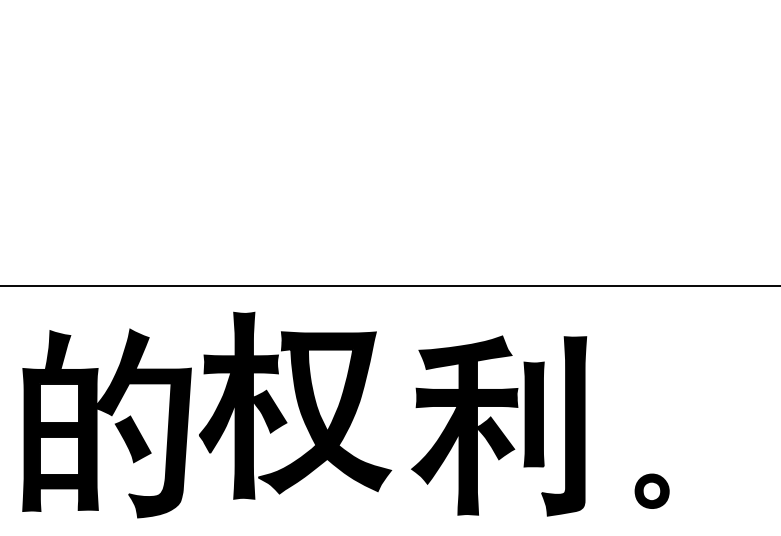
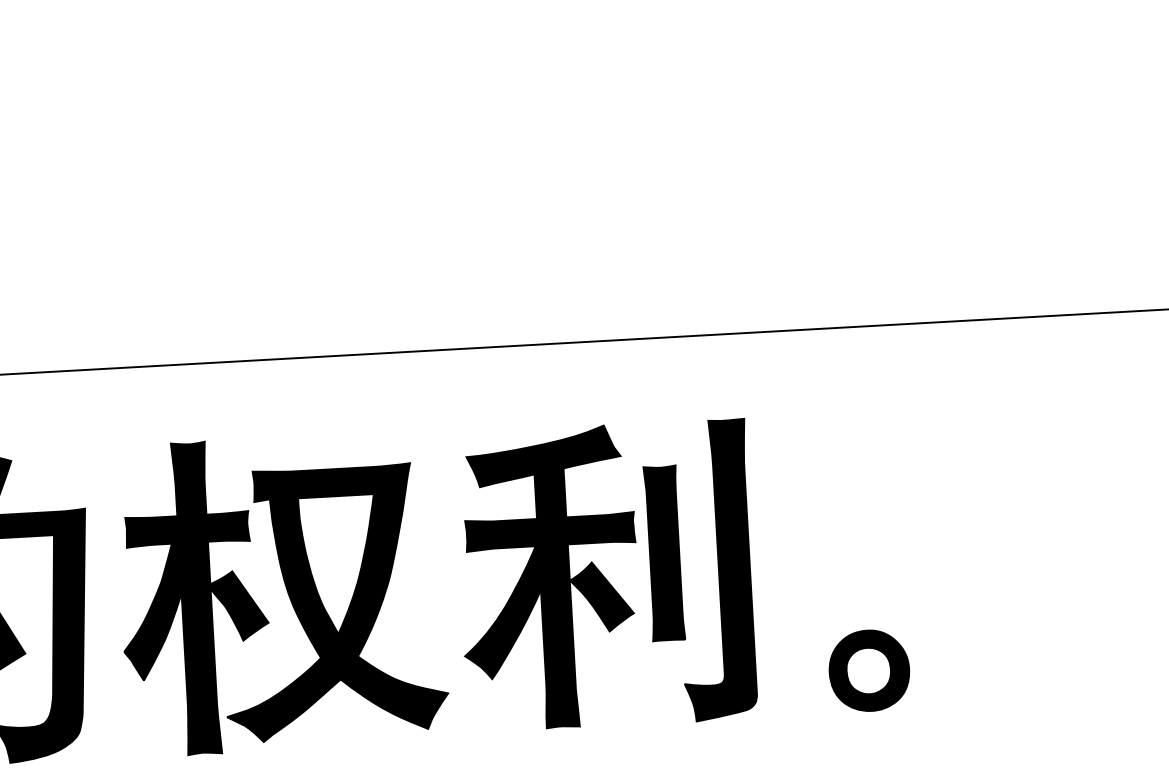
part: (295, 405) -> (282, 593), moved
part: (651, 491) -> (868, 671), size x1.43

